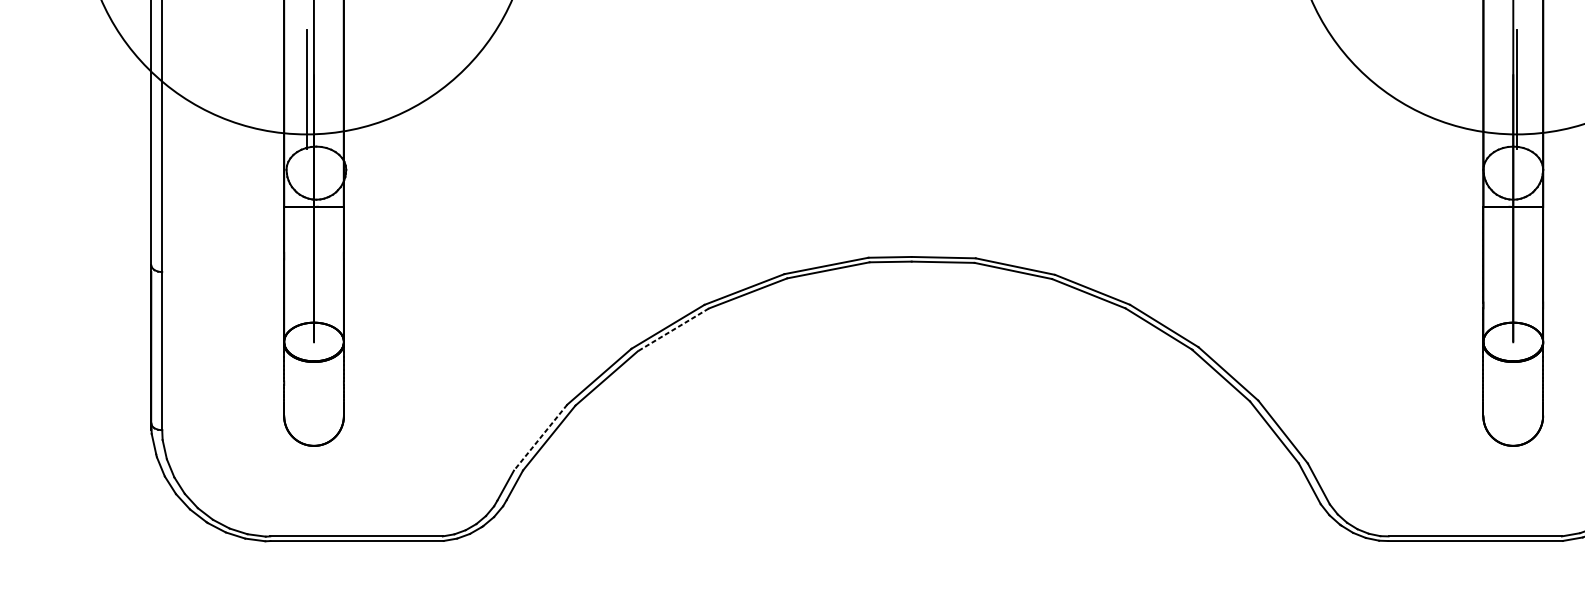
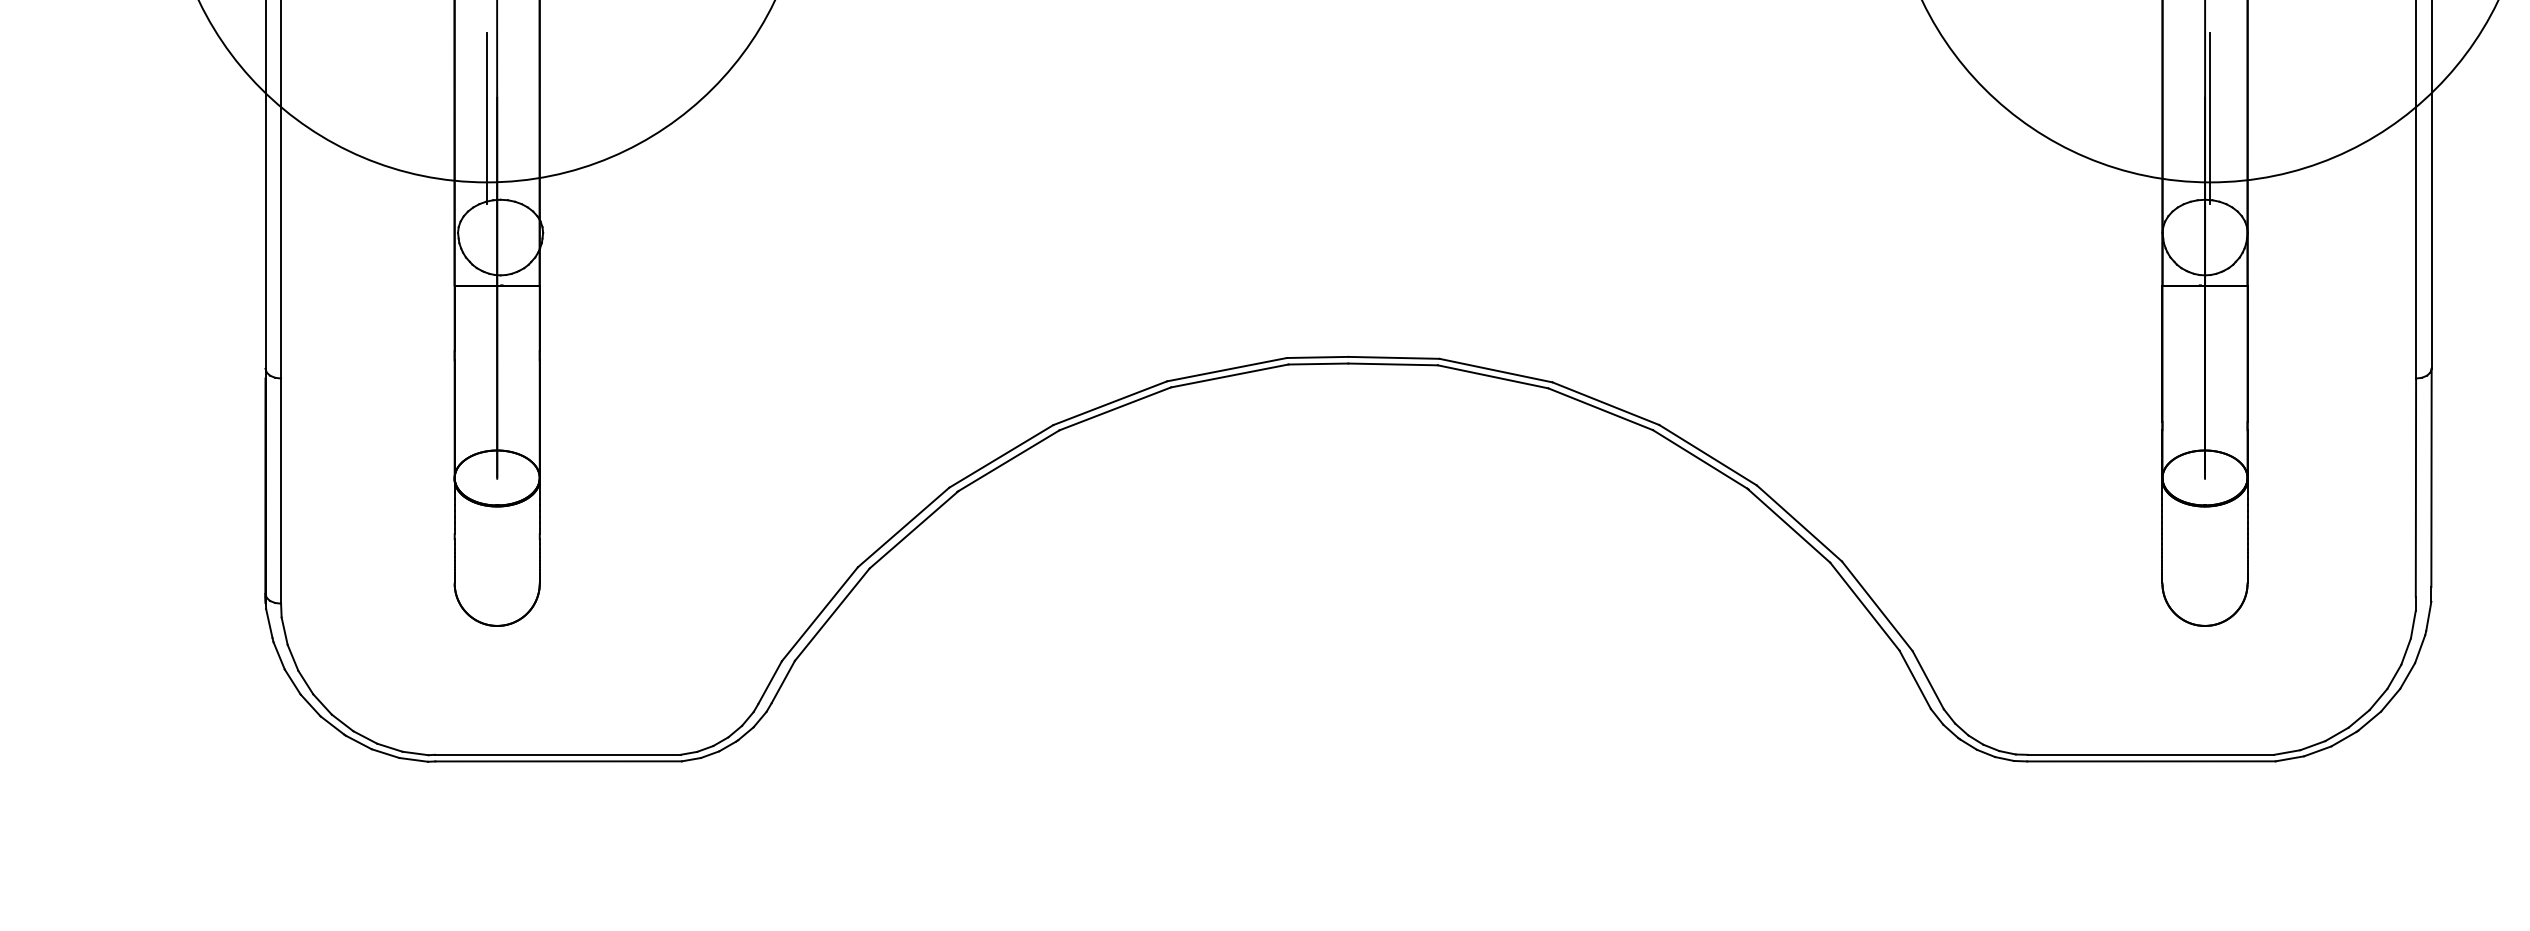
line: (673, 330) -> (1008, 461), dashed -> solid
line: (540, 437) -> (819, 614), dashed -> solid

